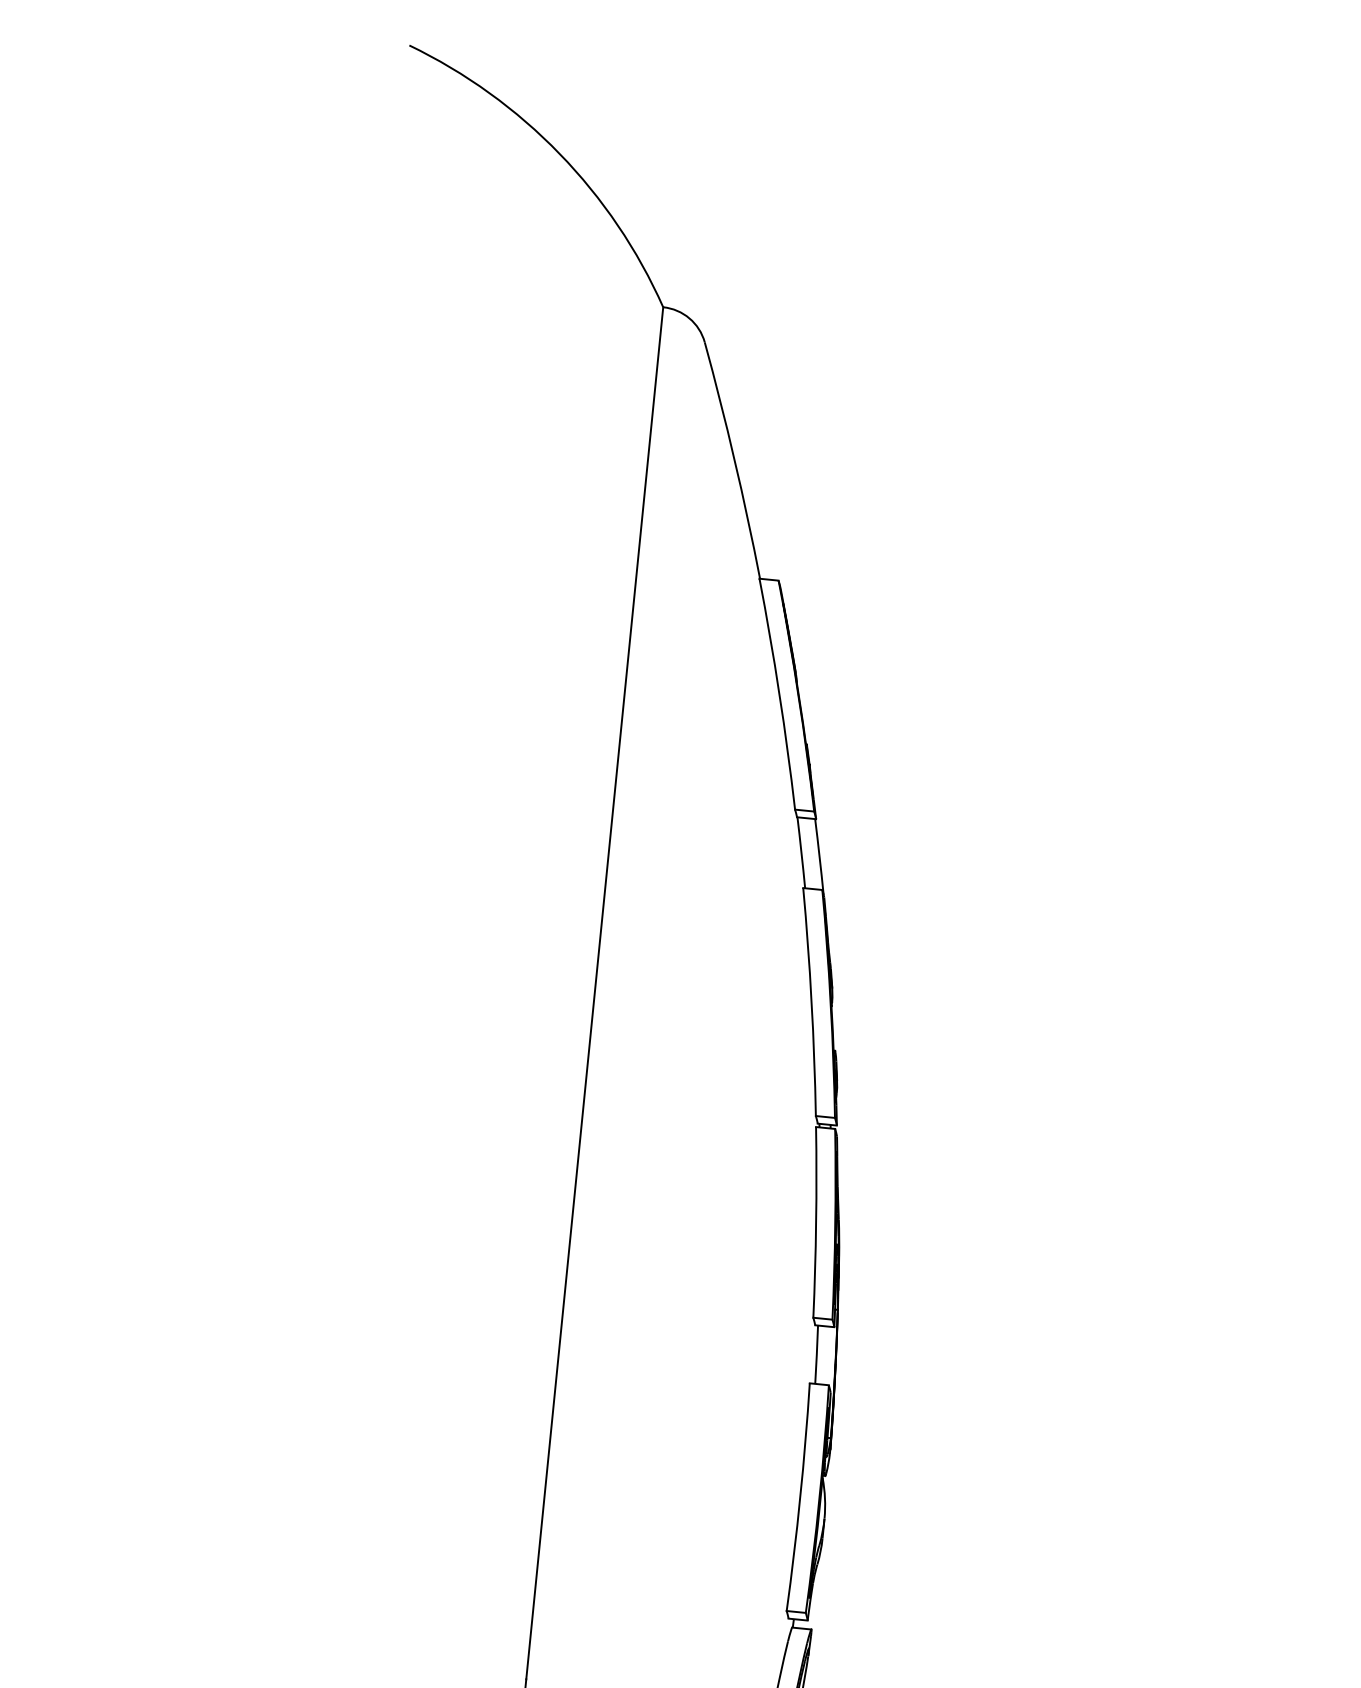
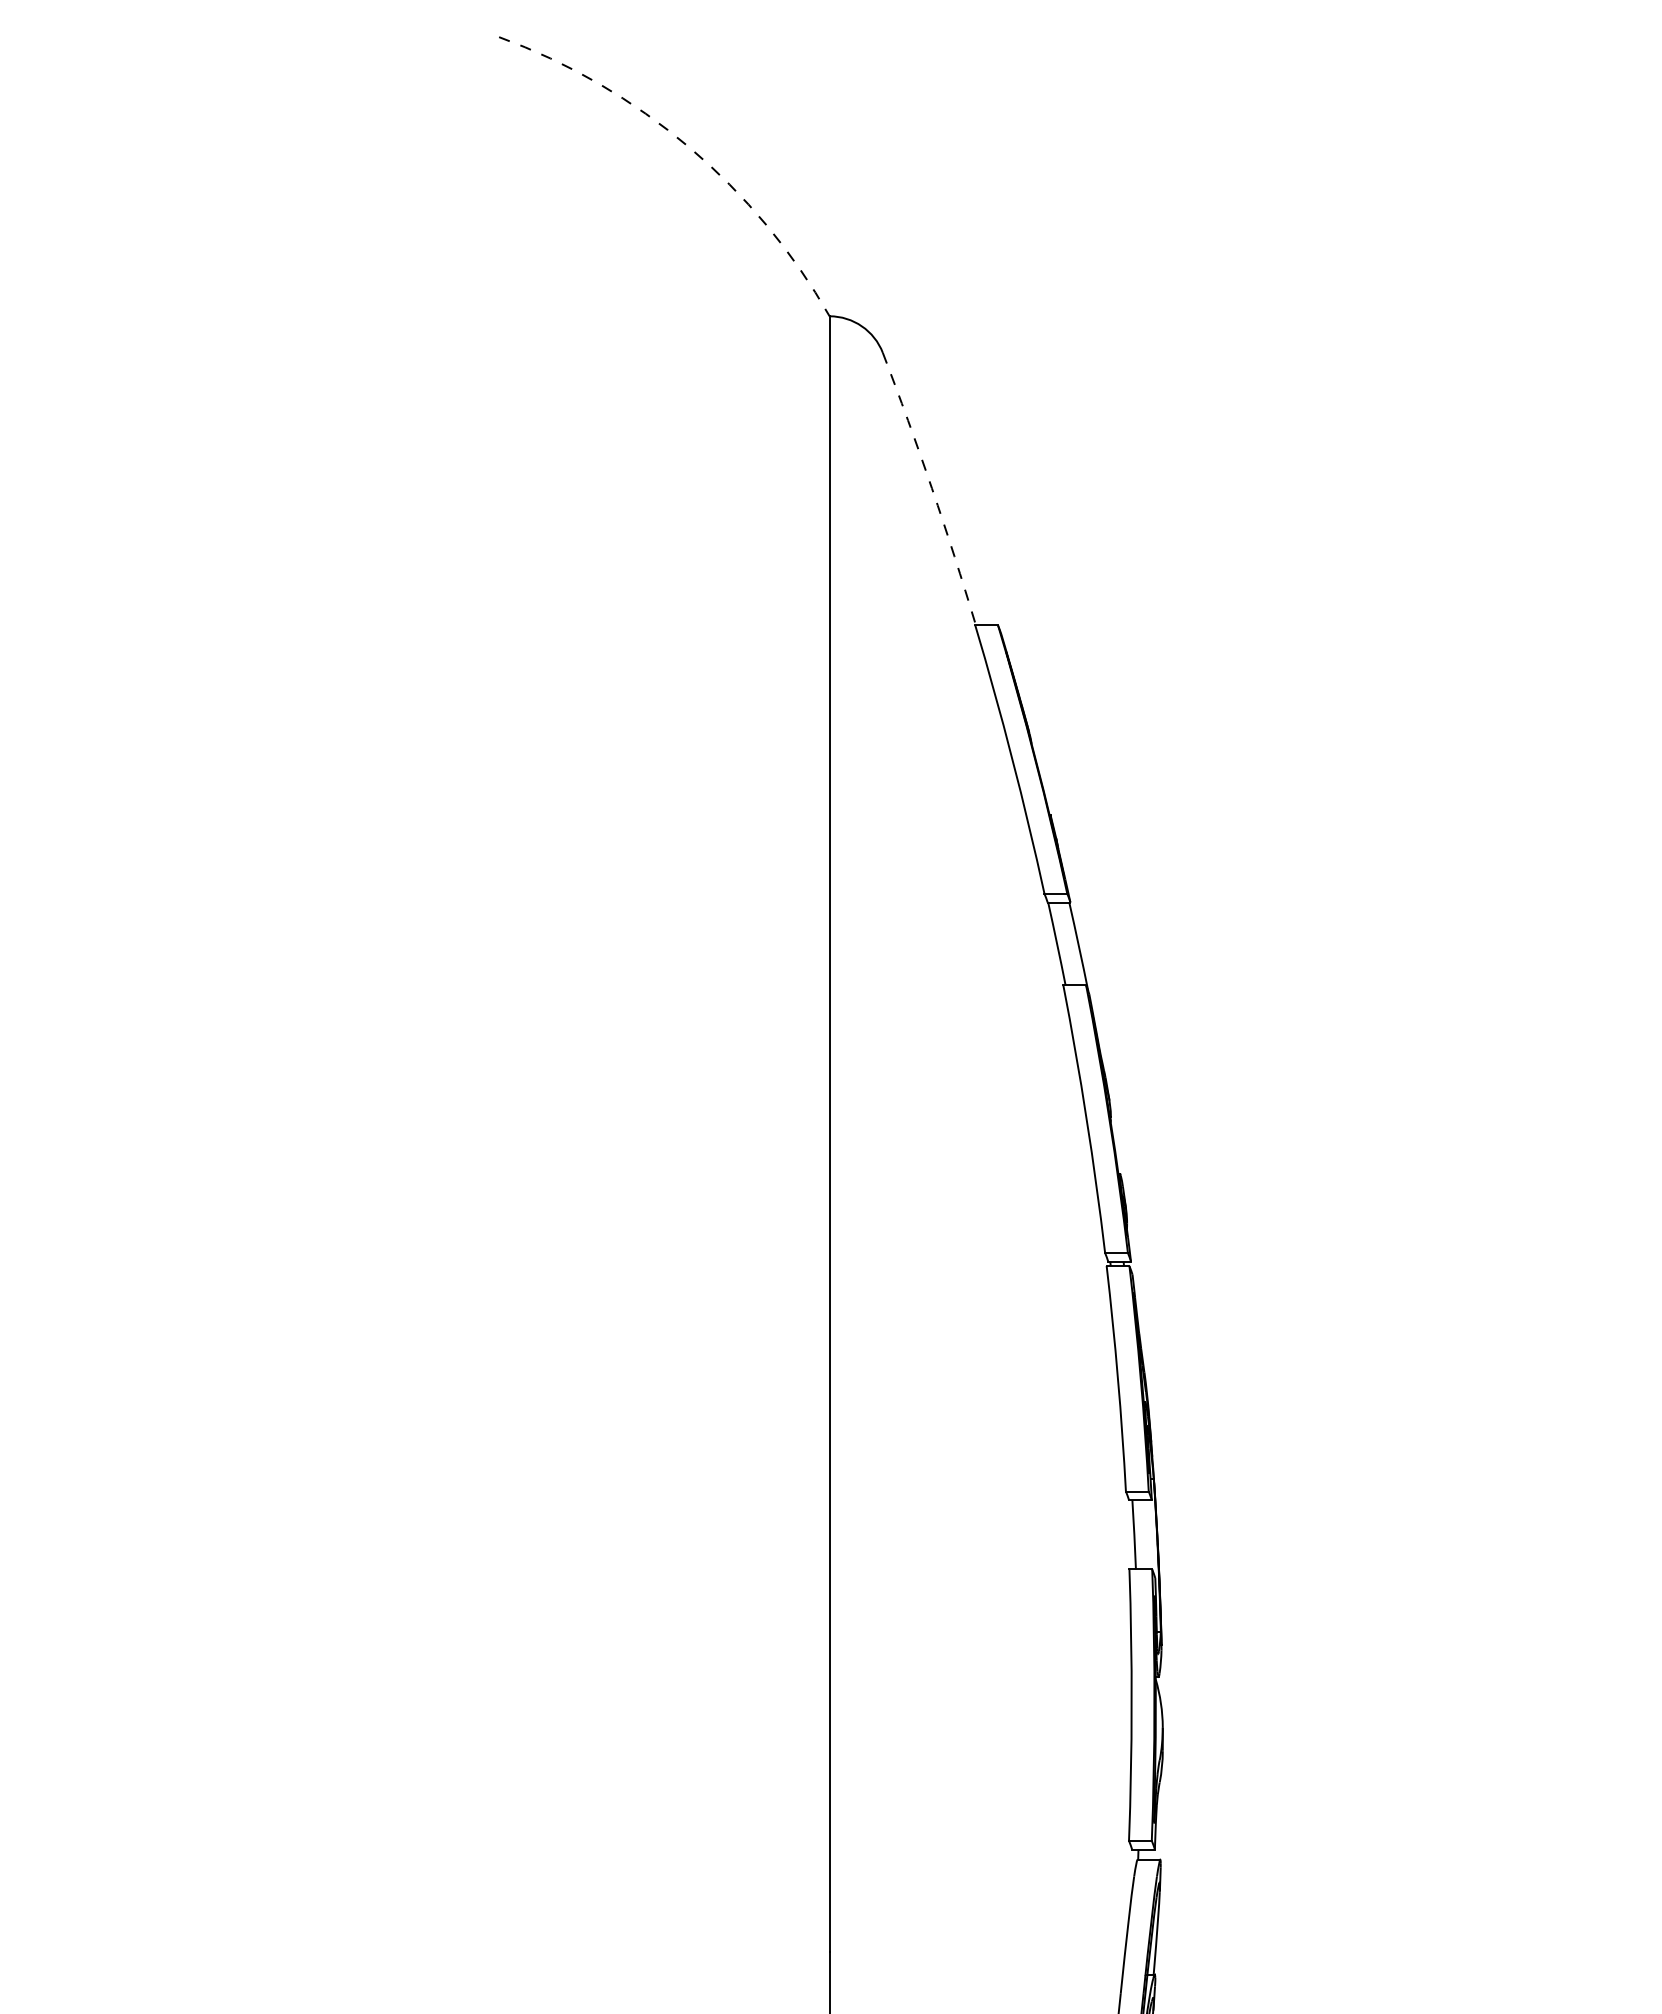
arc: (559, 153) -> (689, 147), solid -> dashed
arc: (734, 460) -> (931, 488), solid -> dashed

